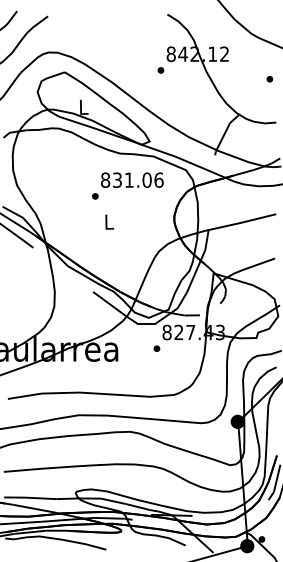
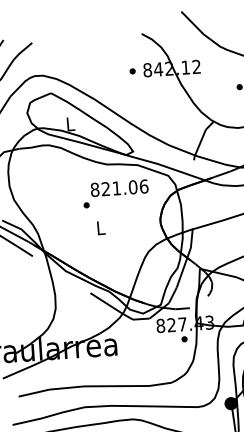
part: (160, 70) -> (132, 71), moved
text: (117, 180) -> (105, 189), 831.06 -> 821.06
part: (156, 348) -> (184, 339), moved

